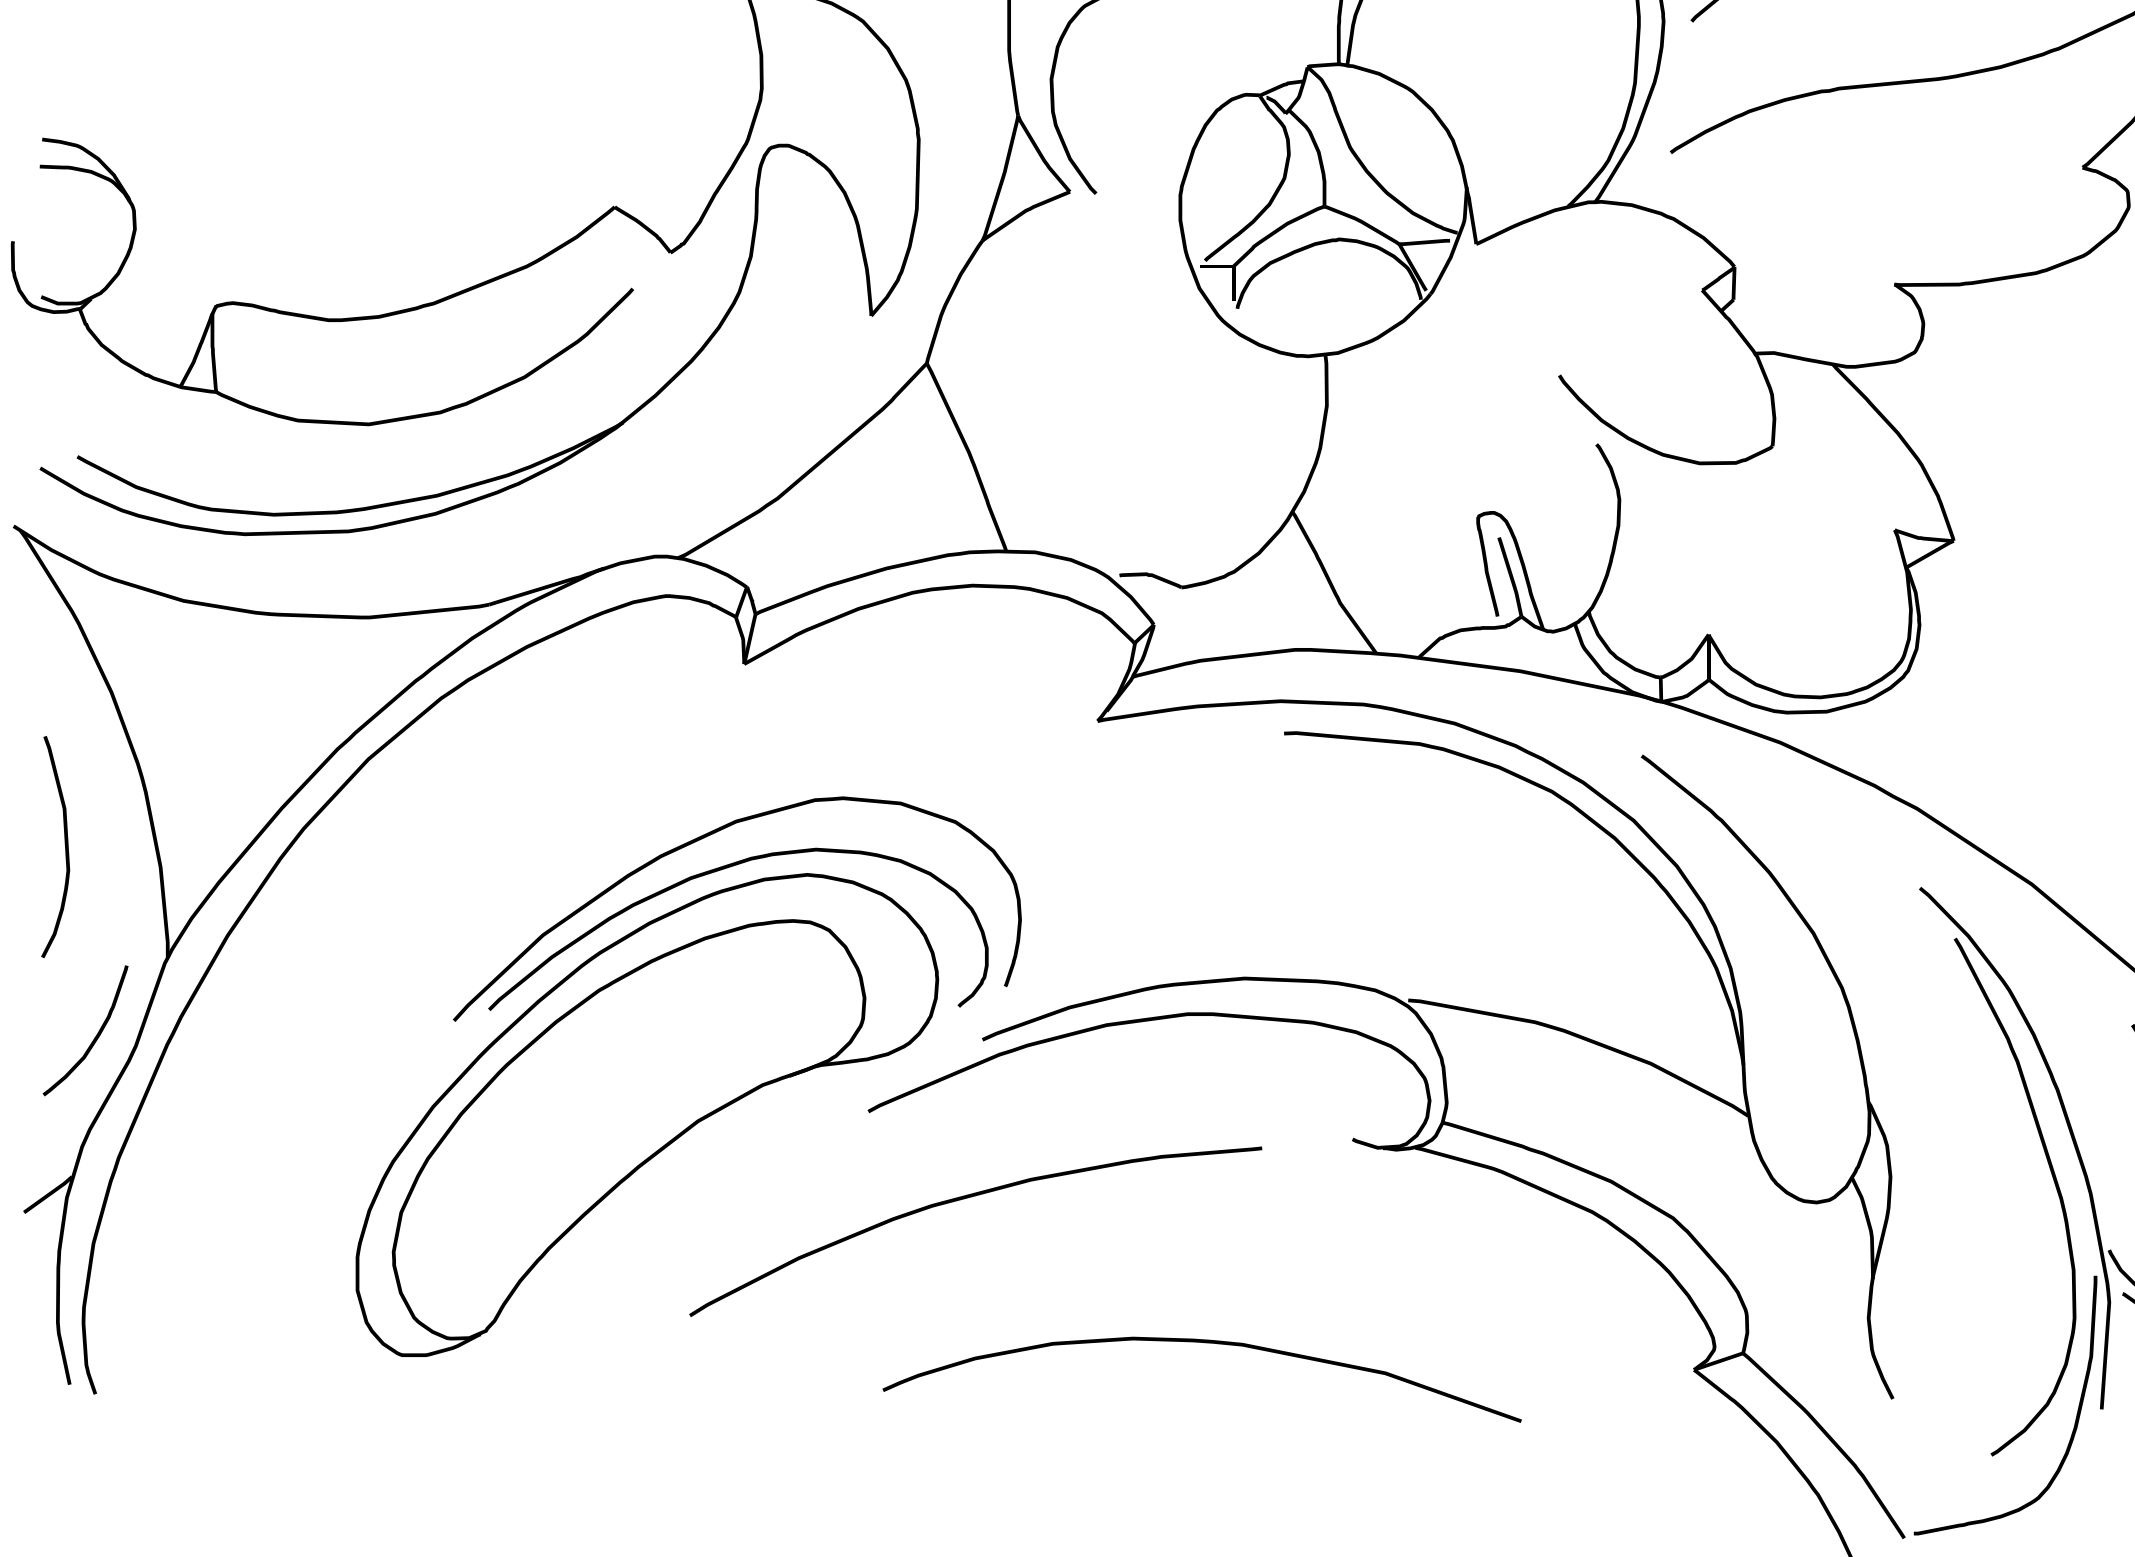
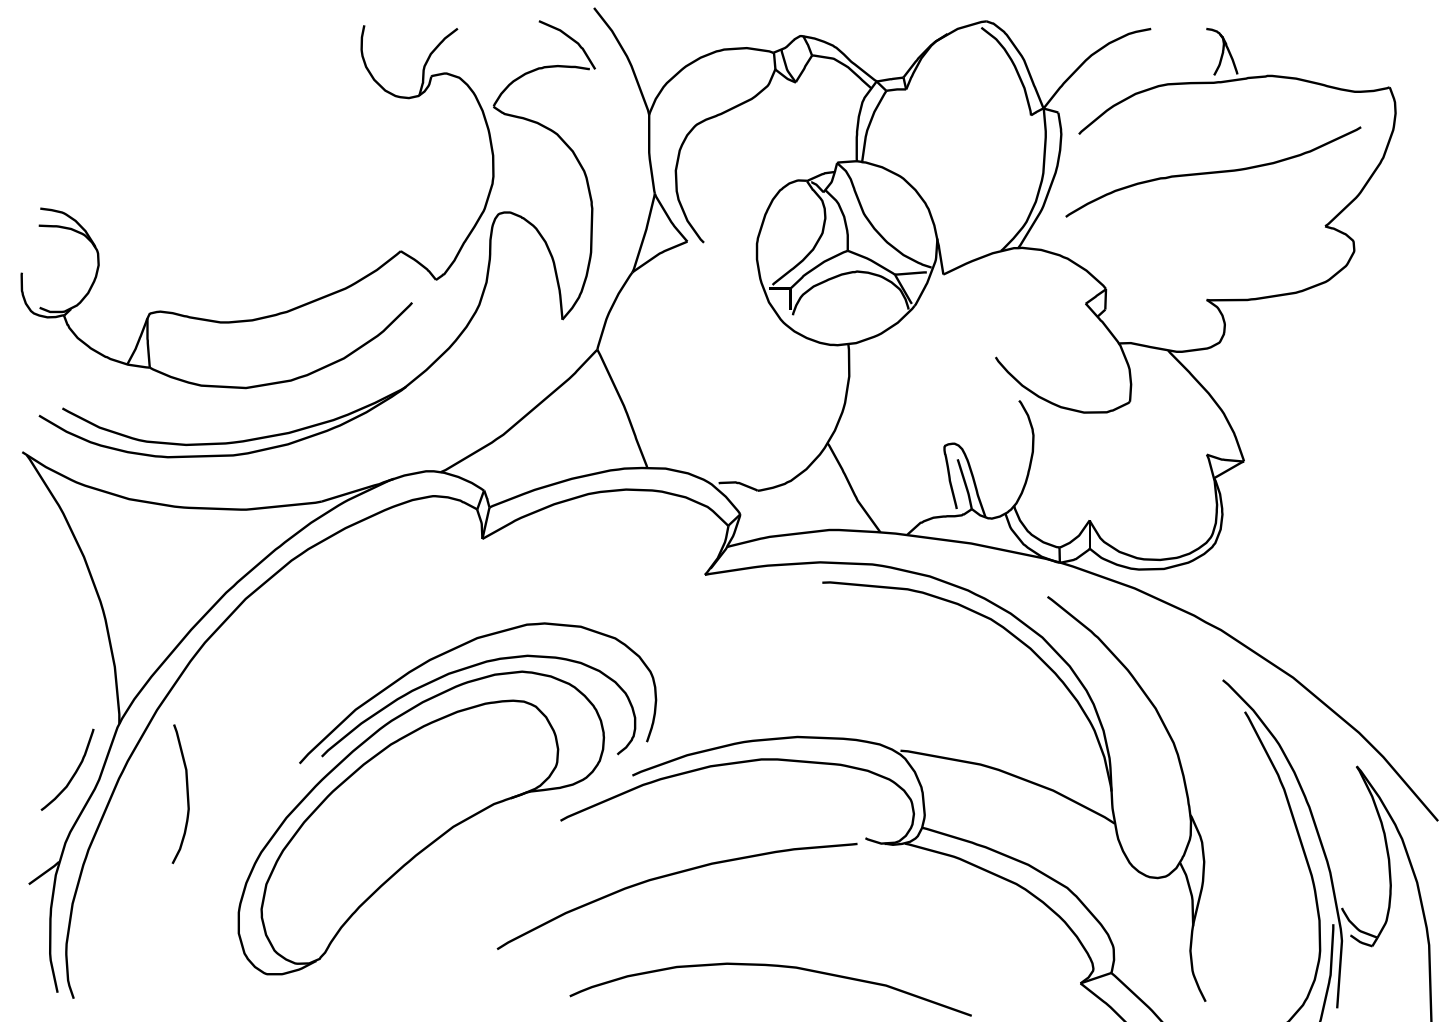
curve: (64, 847) -> (186, 794), moved
curve: (963, 1200) -> (669, 876), moved

